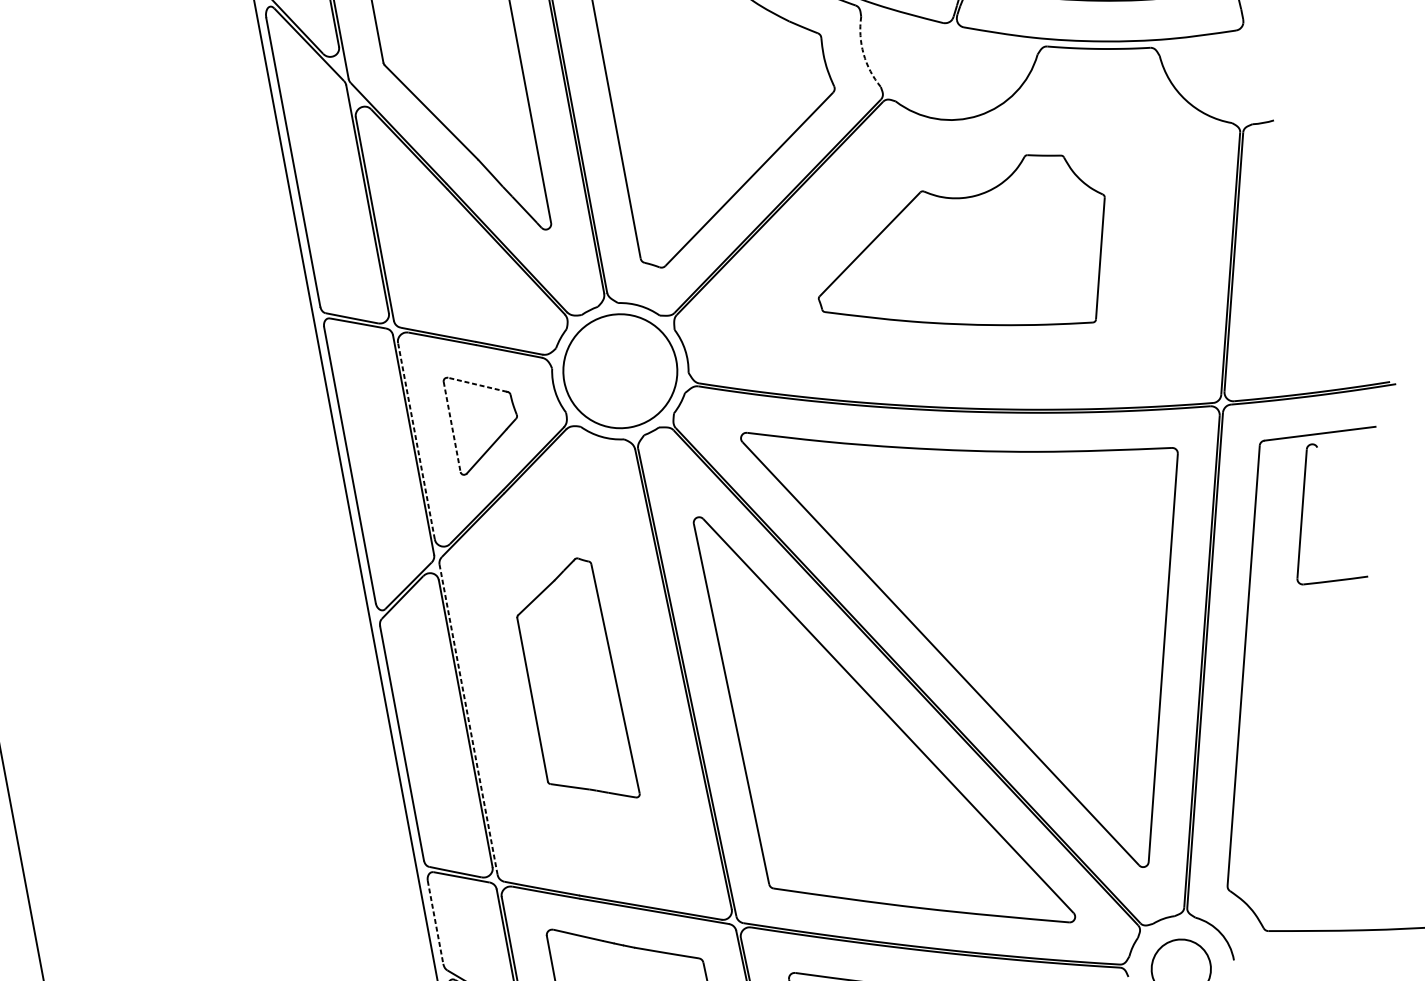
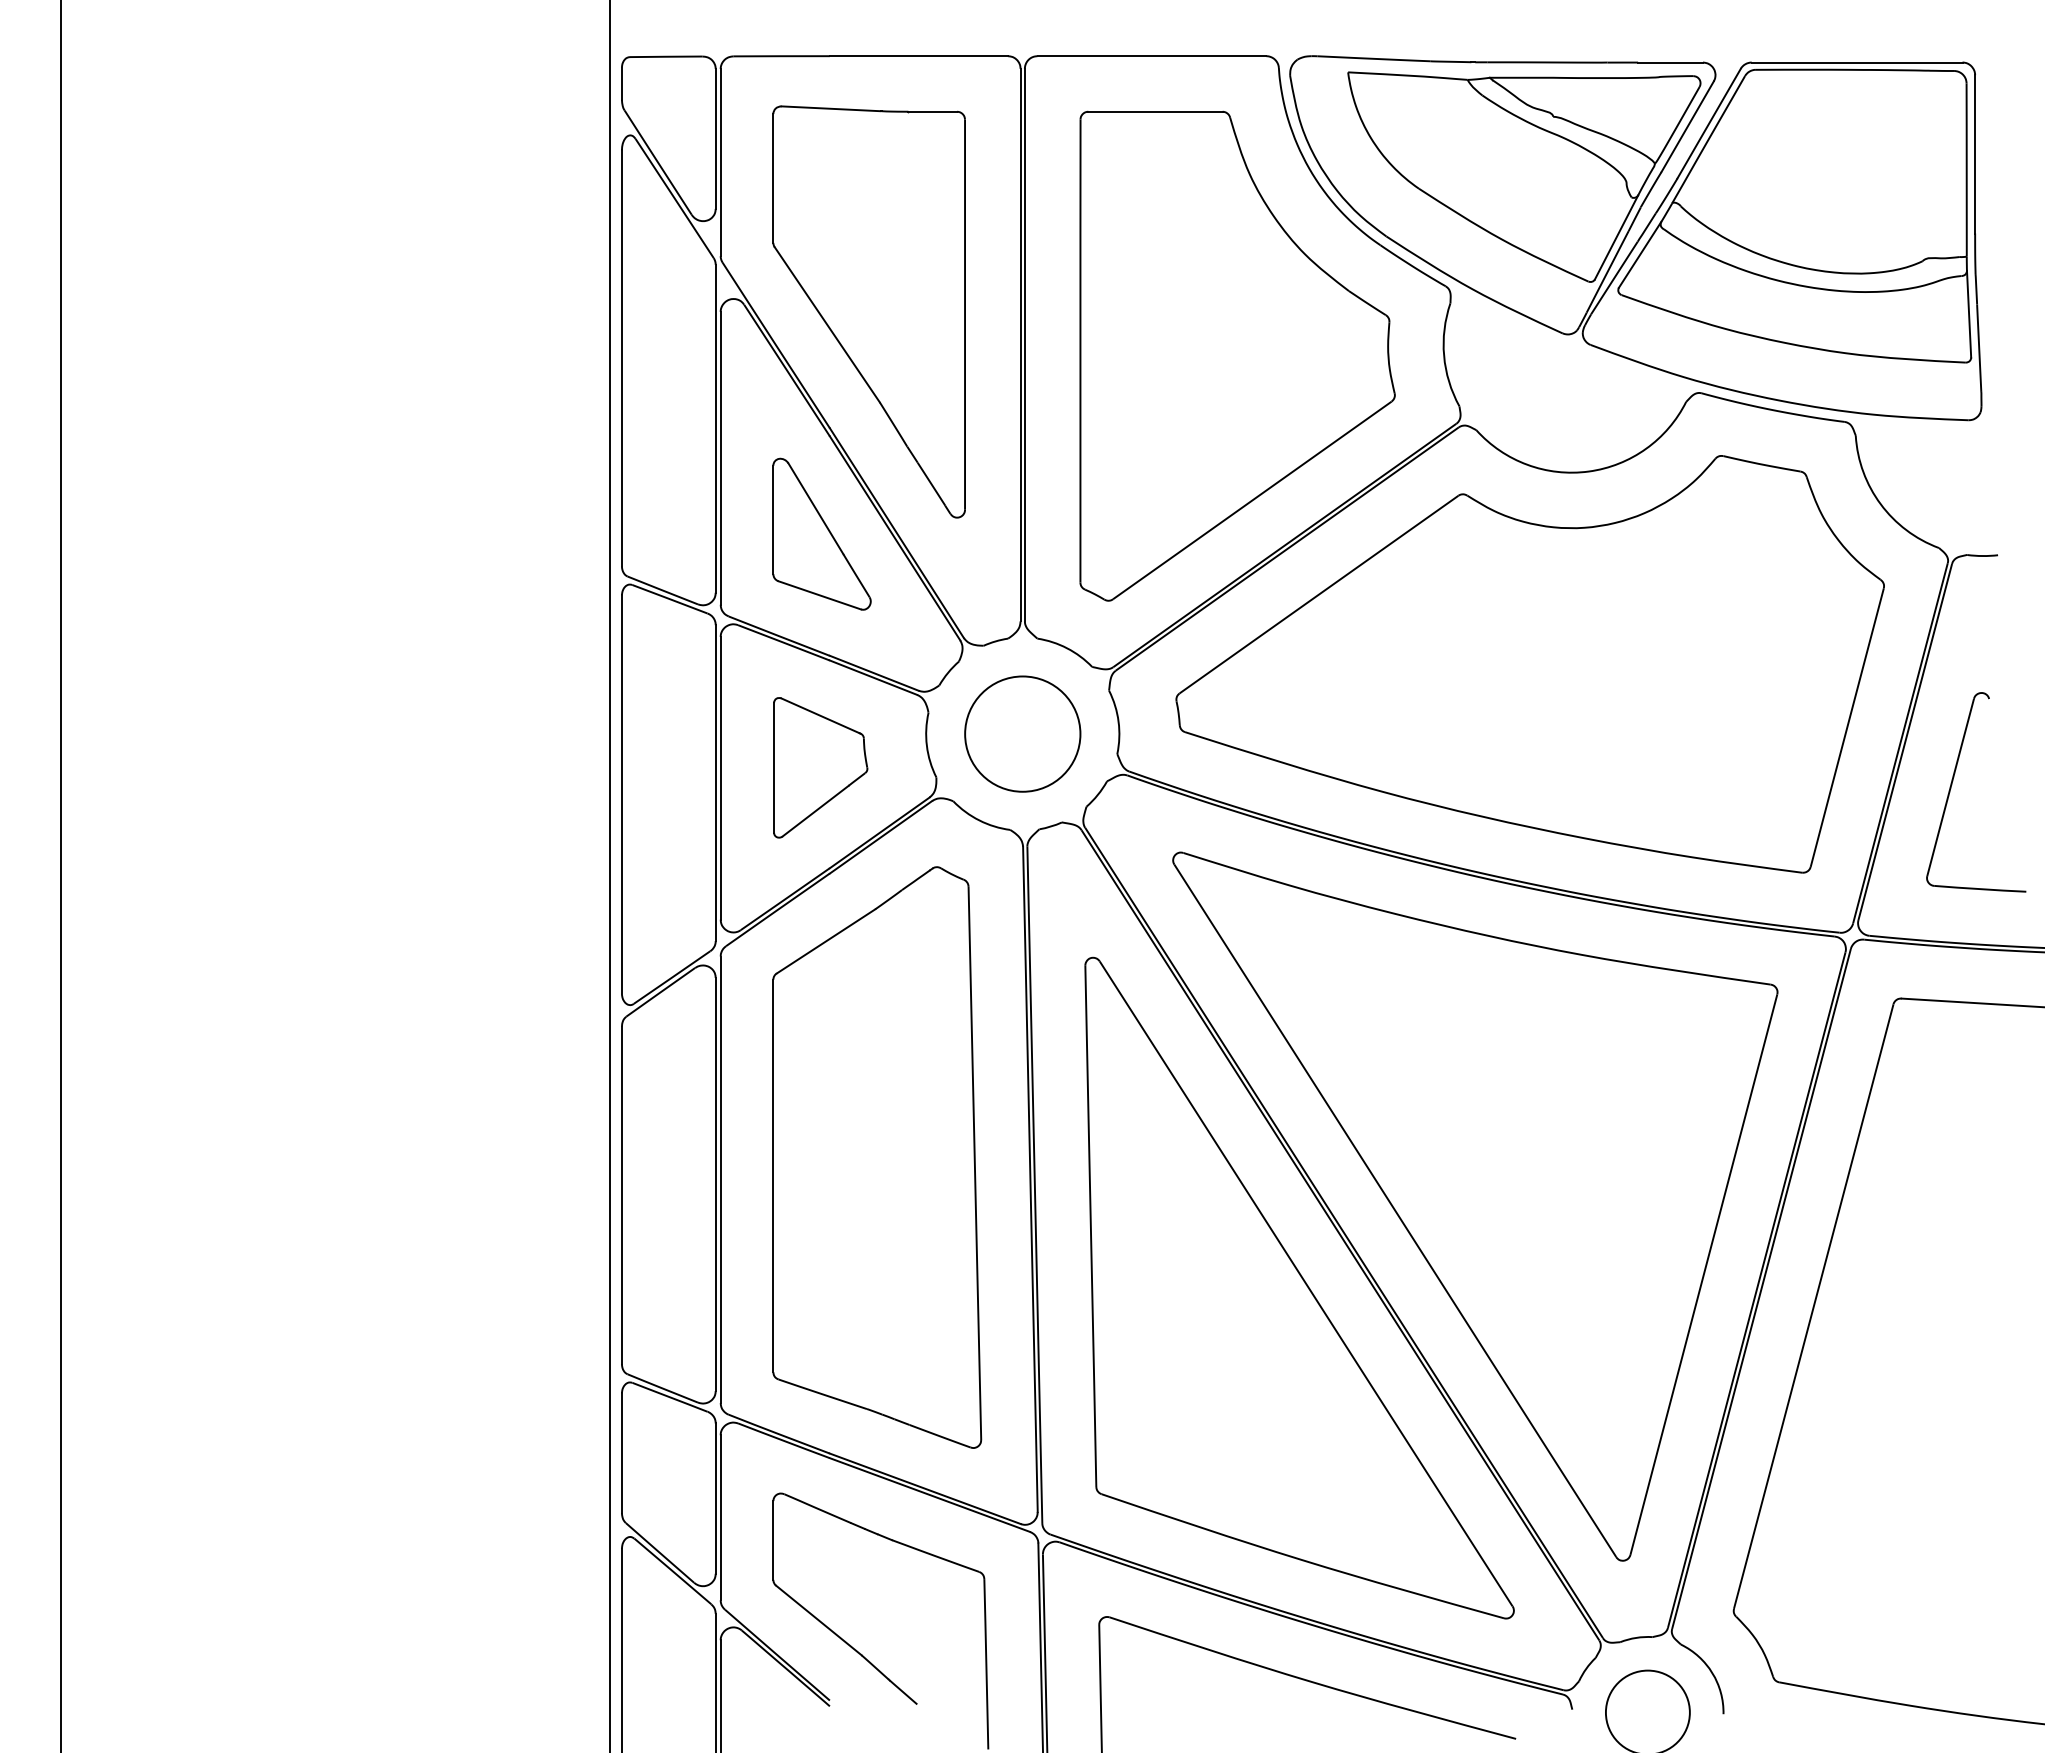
arc: (863, 53) -> (1444, 355), dashed -> solid
part: (963, 257) -> (1529, 664), size x1.67
part: (454, 258) -> (821, 533), added
circle: (620, 370) -> (1022, 733), size x0.71
line: (477, 384) -> (820, 715), dashed -> solid
line: (452, 426) -> (774, 767), dashed -> solid
line: (416, 440) -> (720, 777), dashed -> solid
part: (1303, 512) -> (1952, 785), moved
part: (574, 683) -> (877, 1157), size x1.67
line: (468, 719) -> (720, 1179), dashed -> solid
line: (435, 922) -> (621, 1453), dashed -> solid

